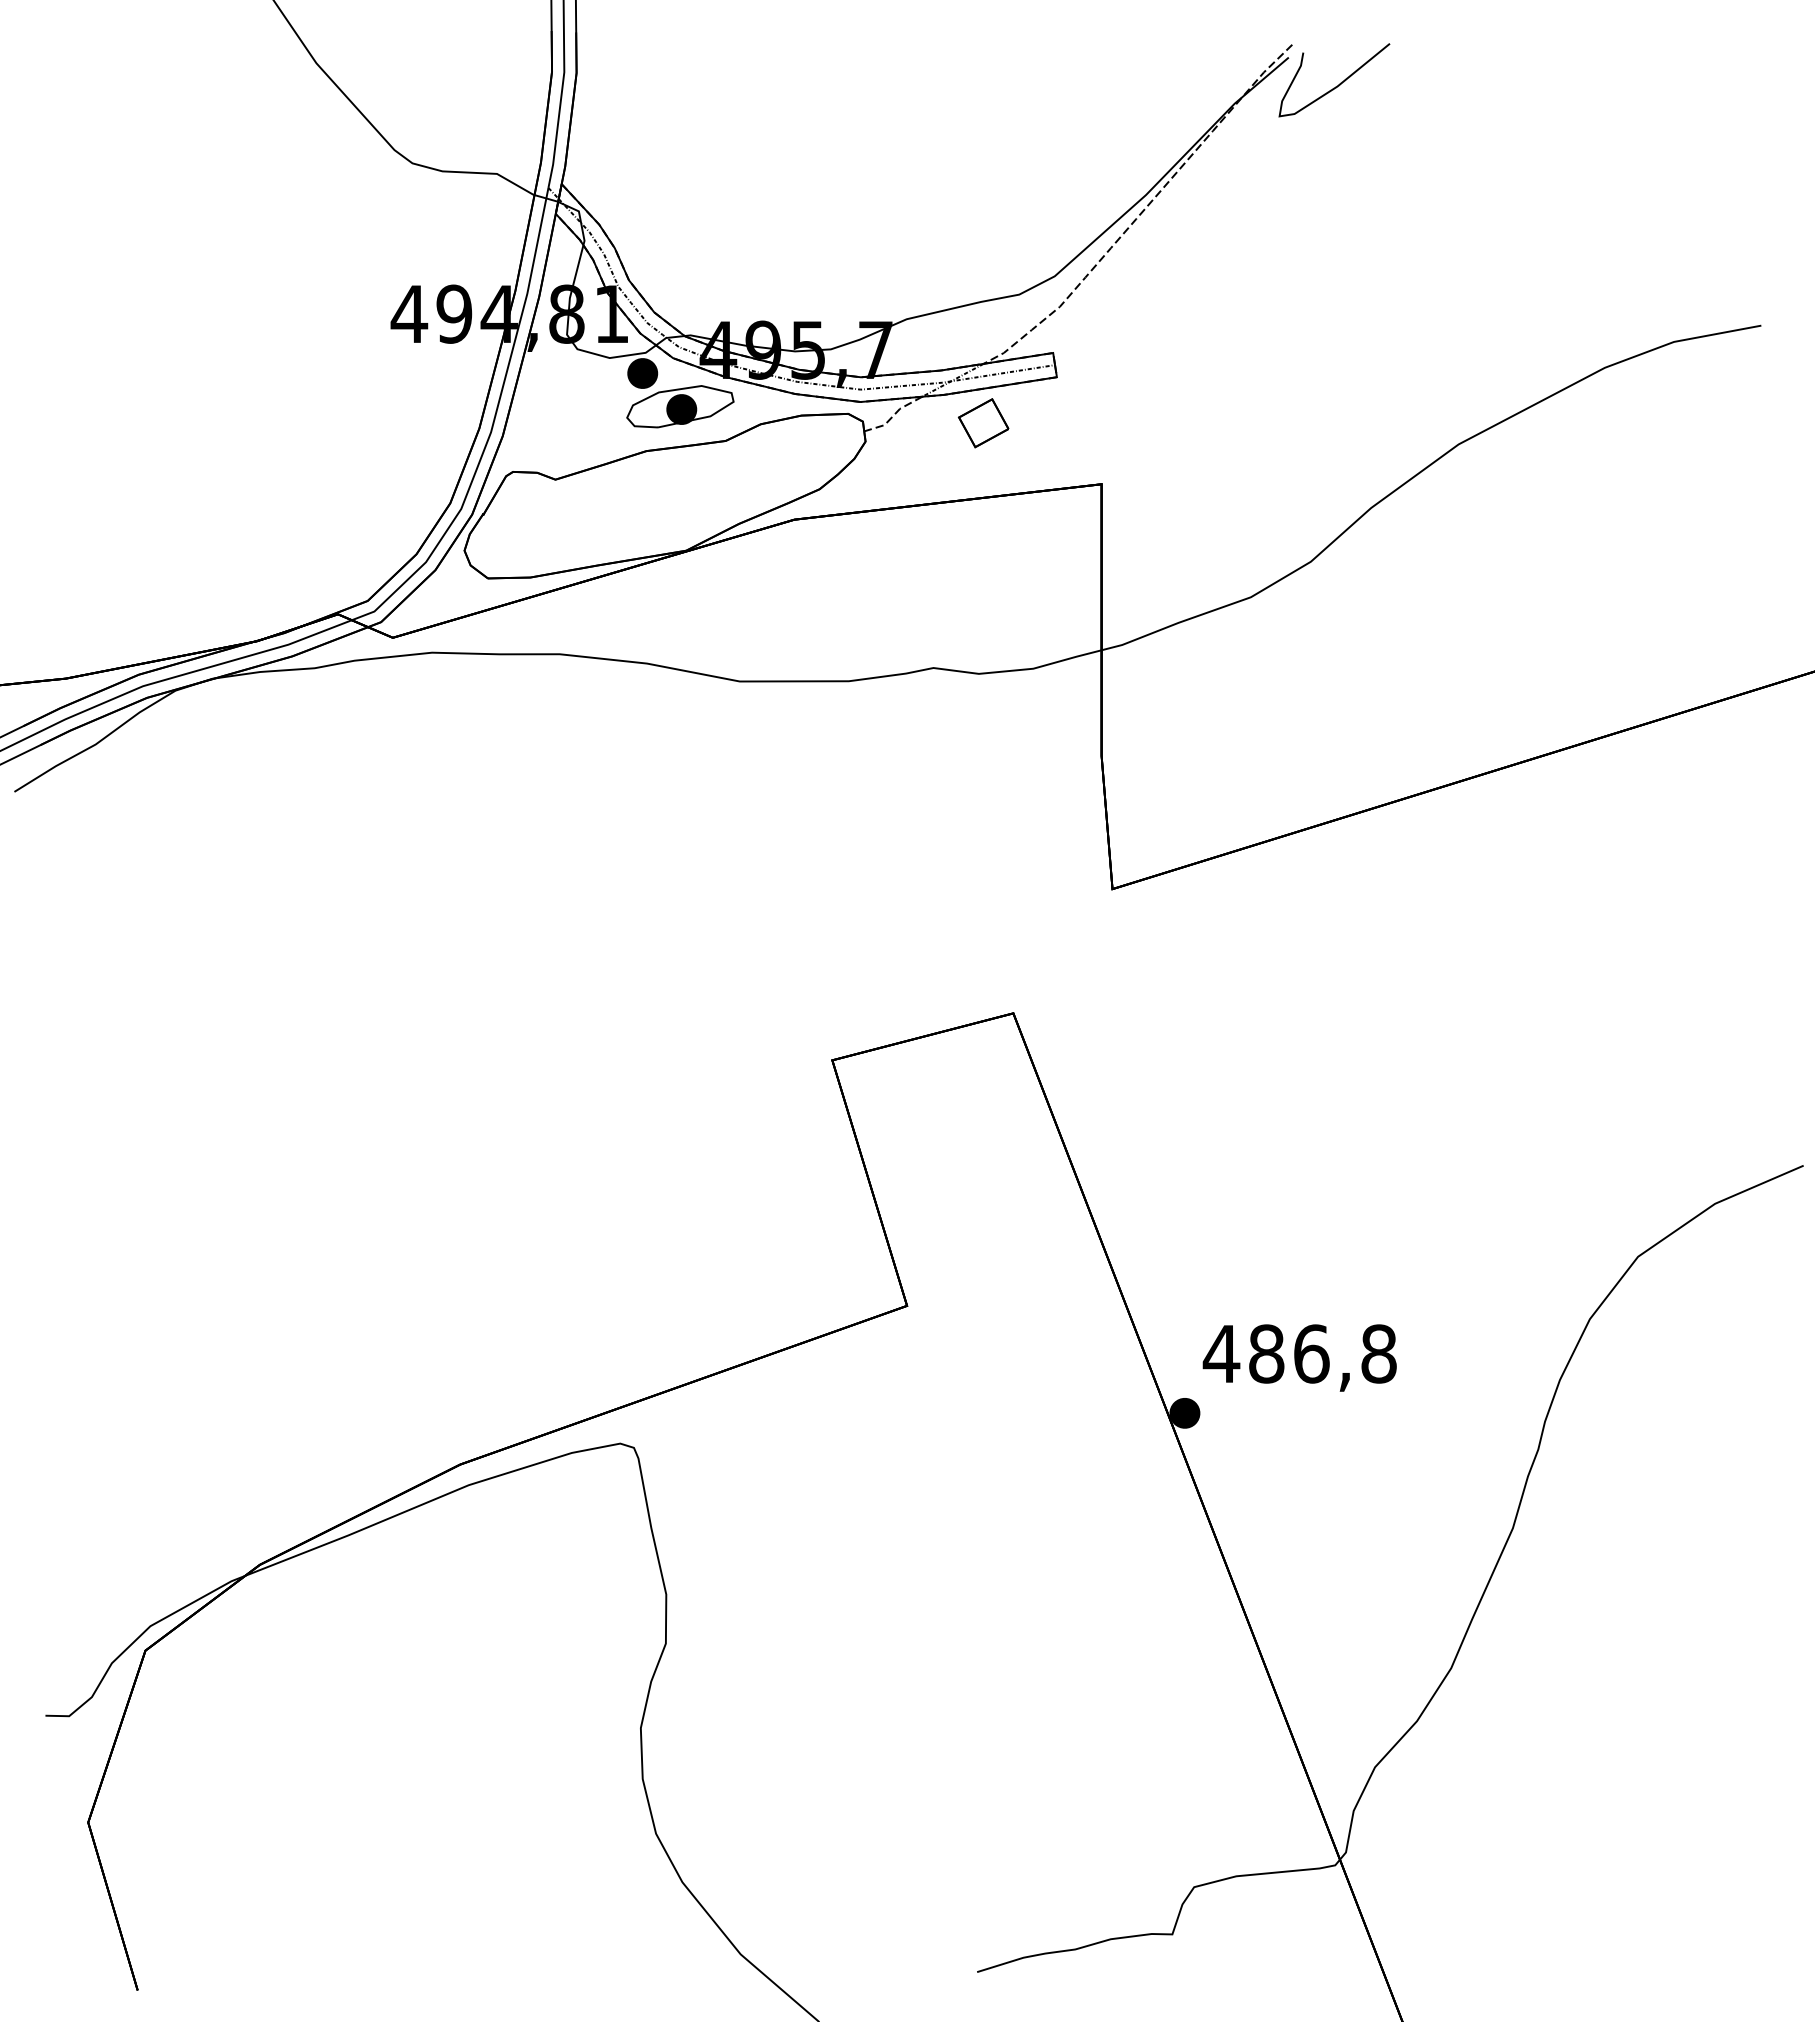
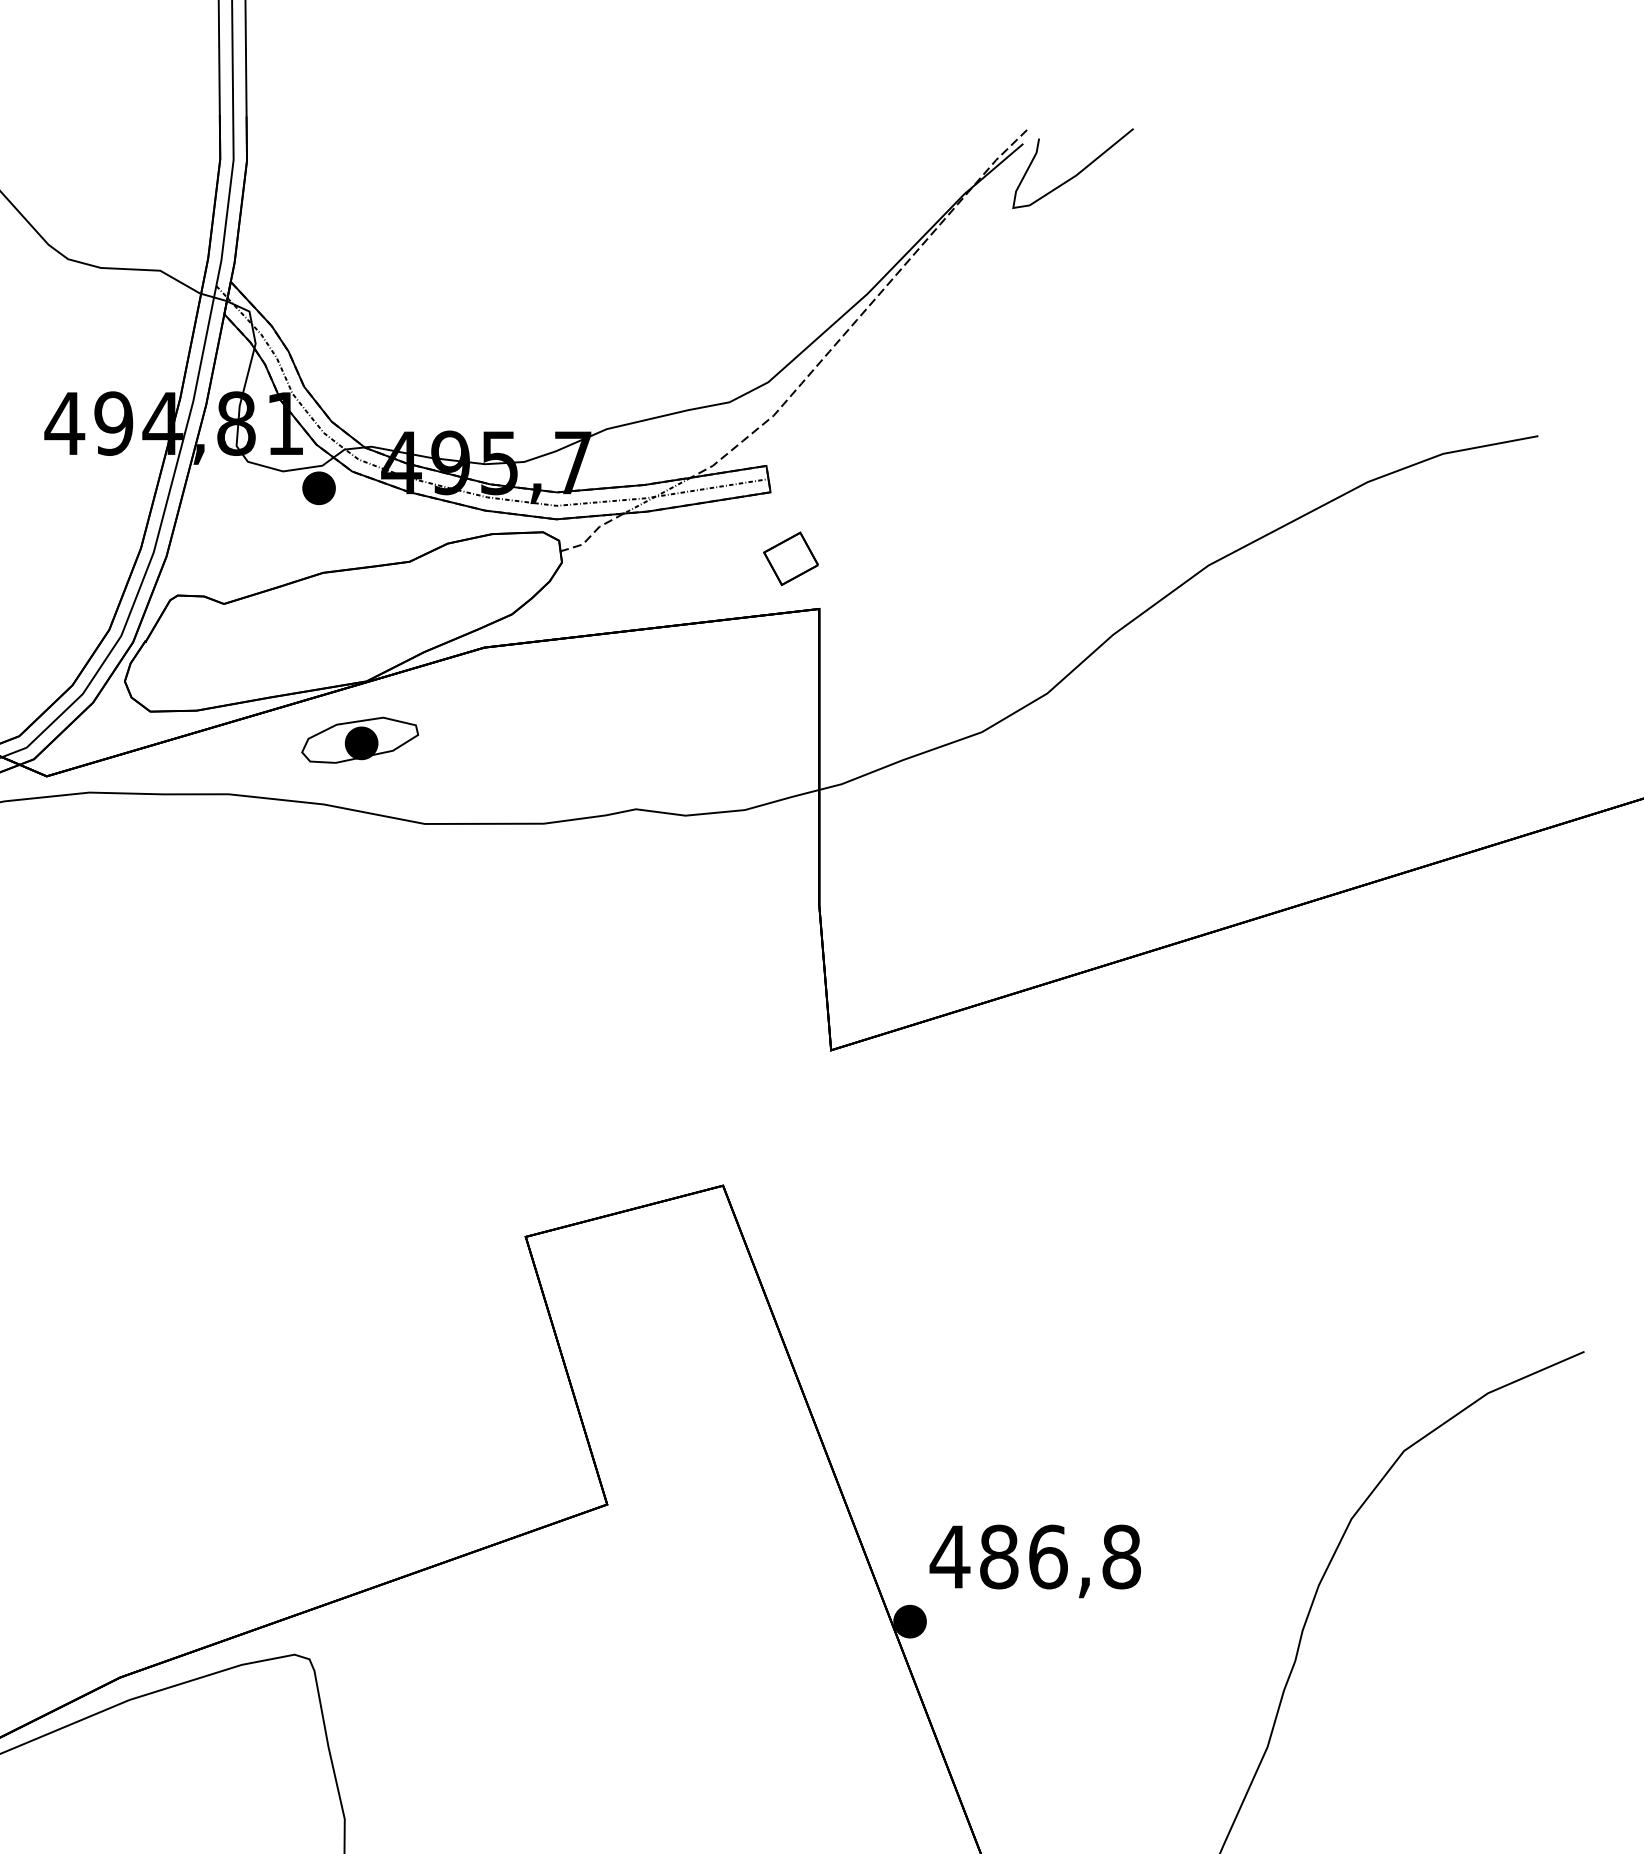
part: (680, 406) -> (360, 740), moved
part: (983, 423) -> (790, 559), moved

